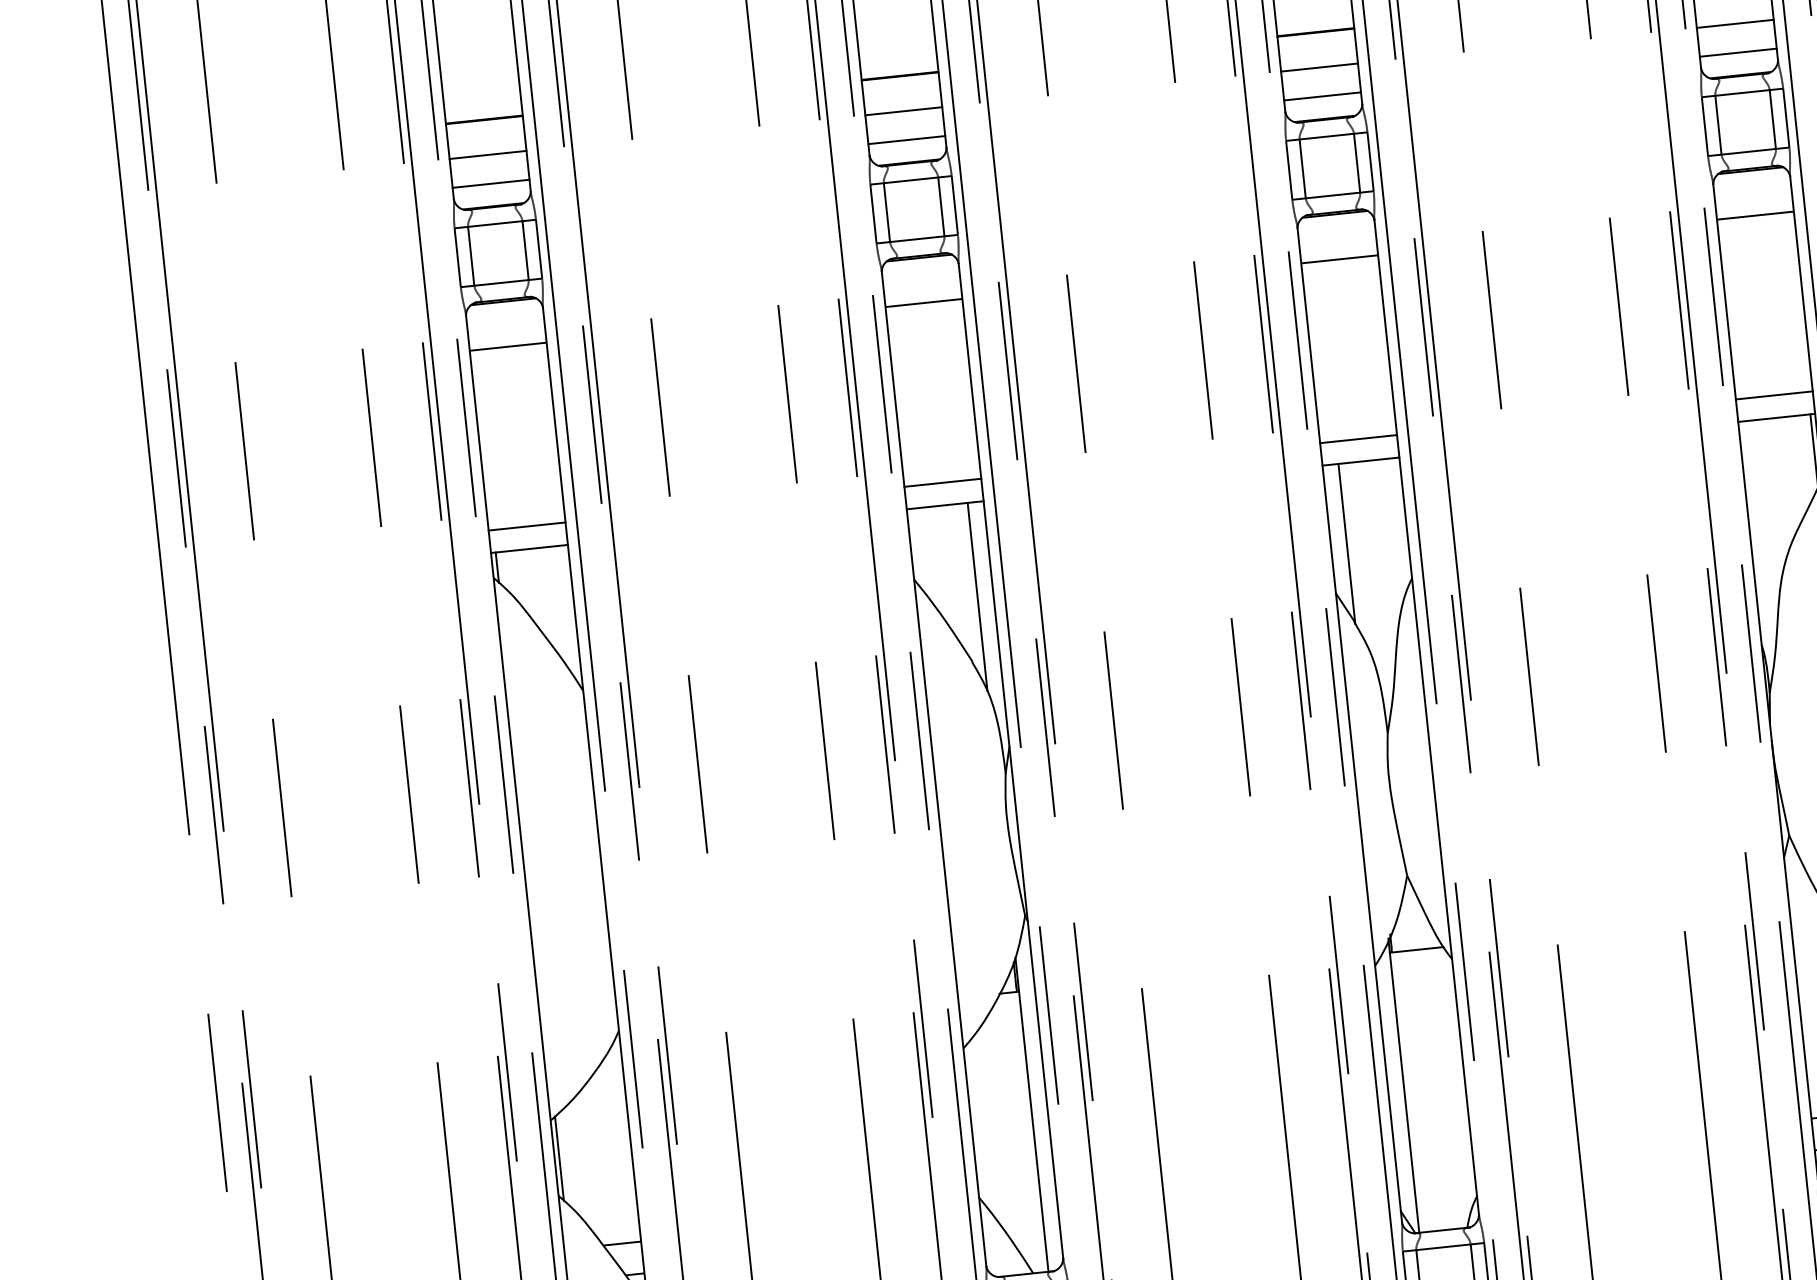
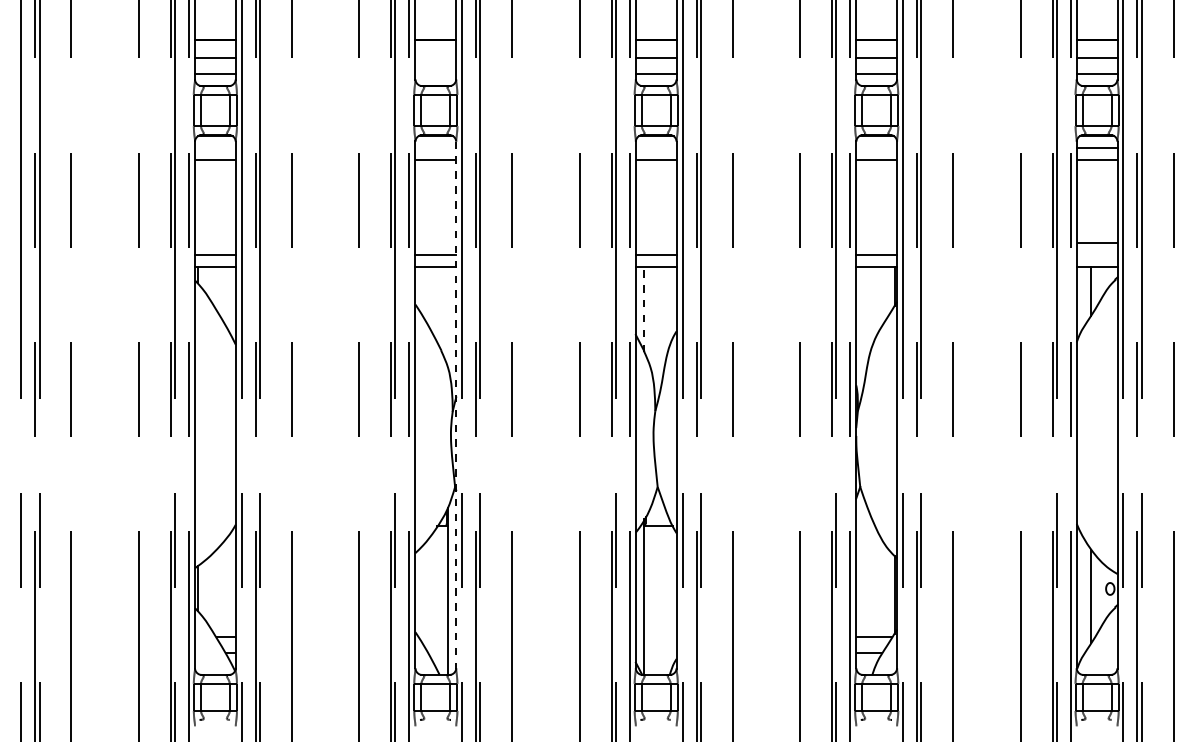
line: (903, 111) -> (435, 58), removed
line: (906, 139) -> (435, 73), removed
line: (1347, 543) -> (644, 309), solid -> dashed
line: (976, 595) -> (447, 316), removed
line: (1011, 761) -> (456, 405), solid -> dashed

